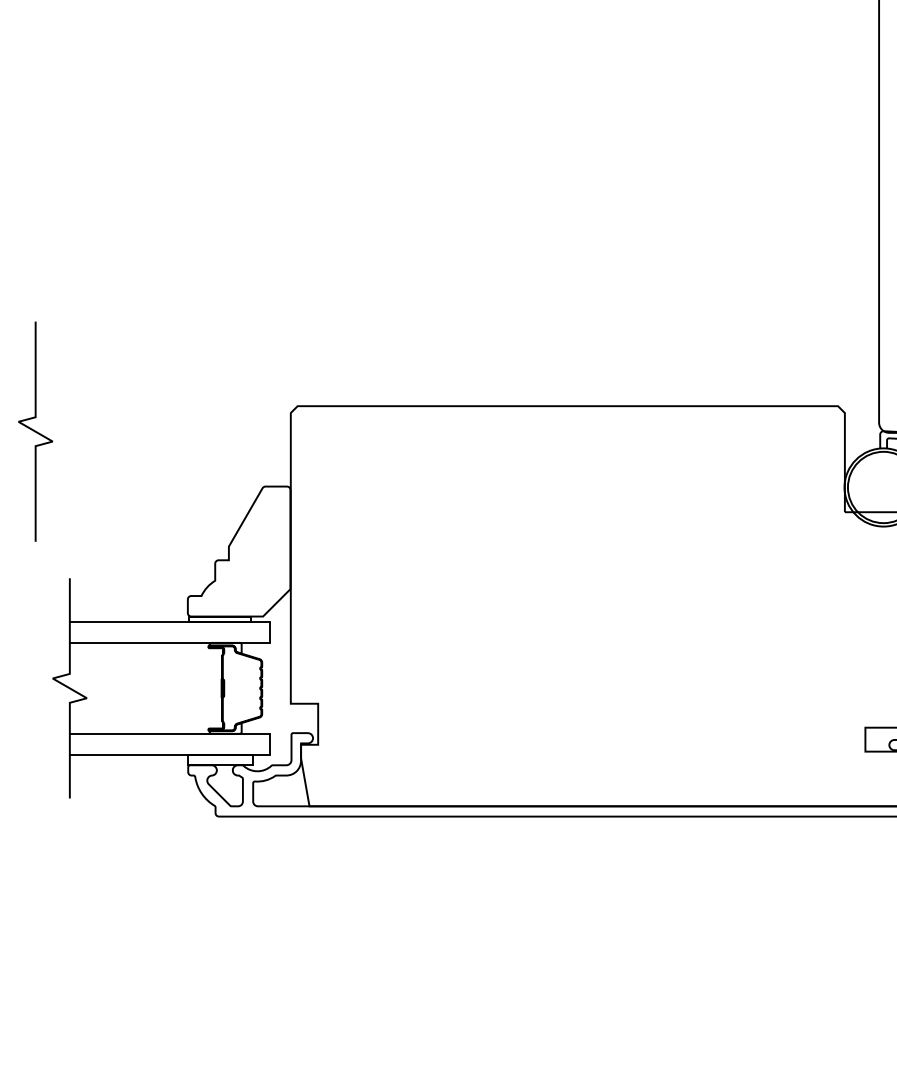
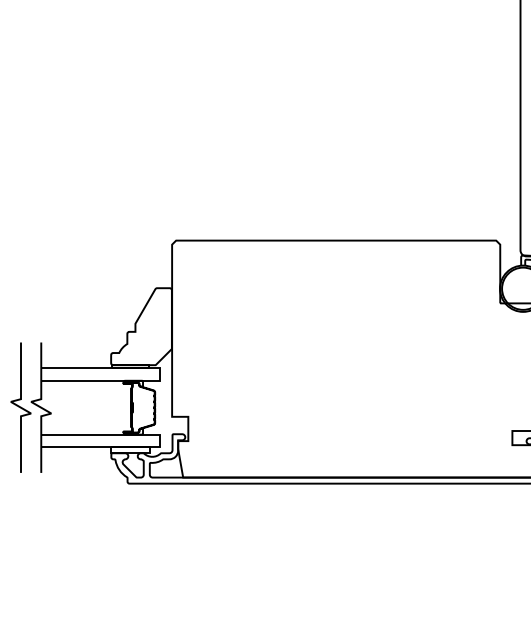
curve: (34, 431) -> (20, 407), moved

